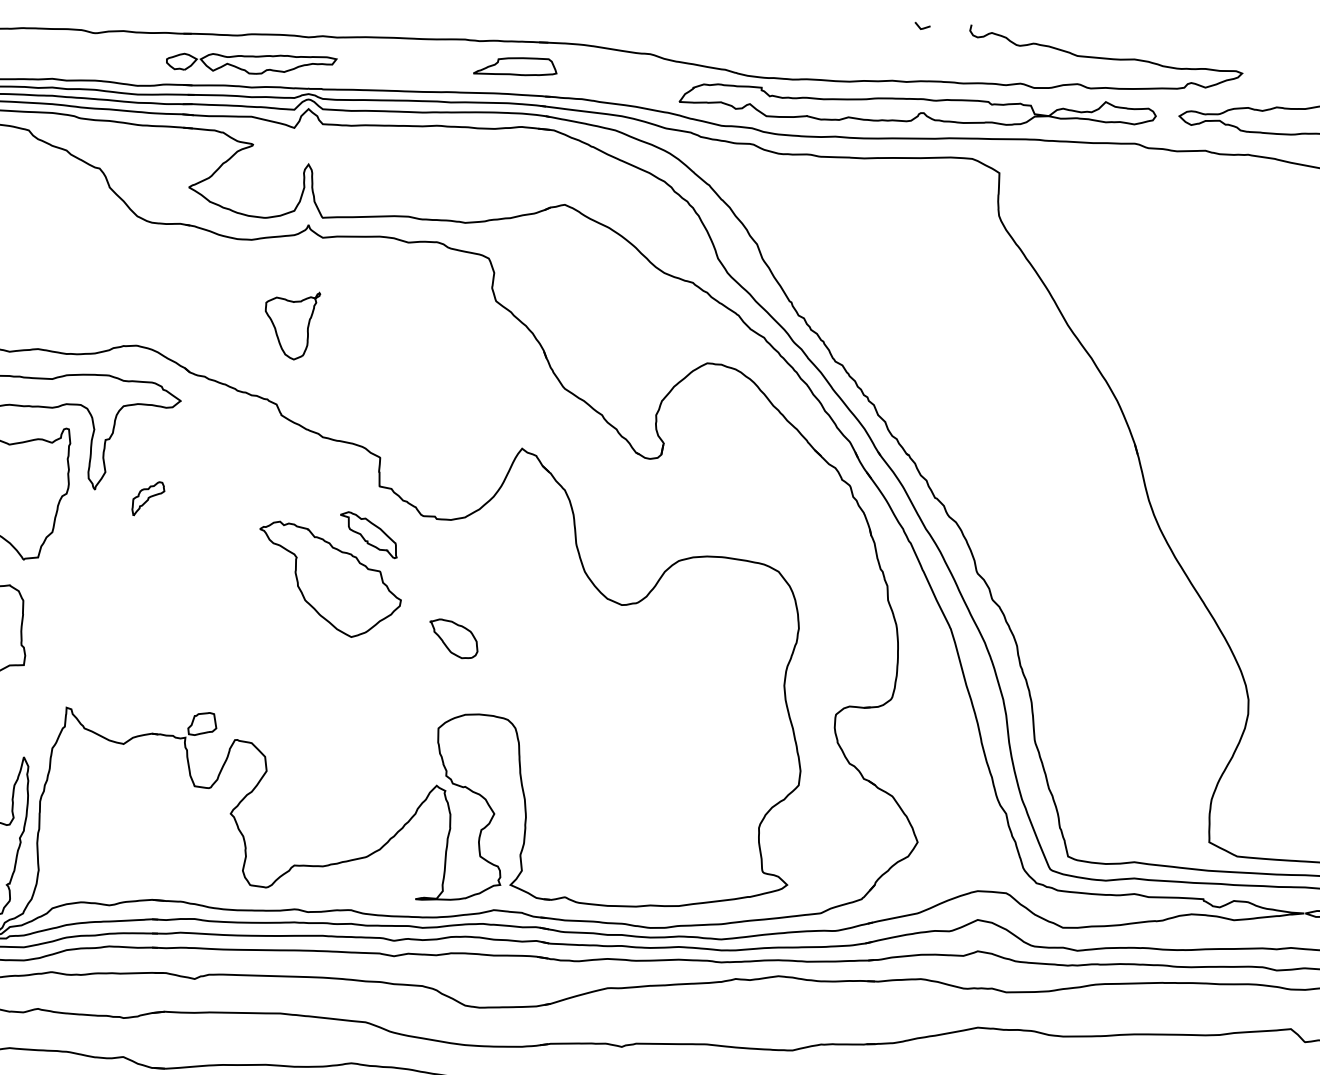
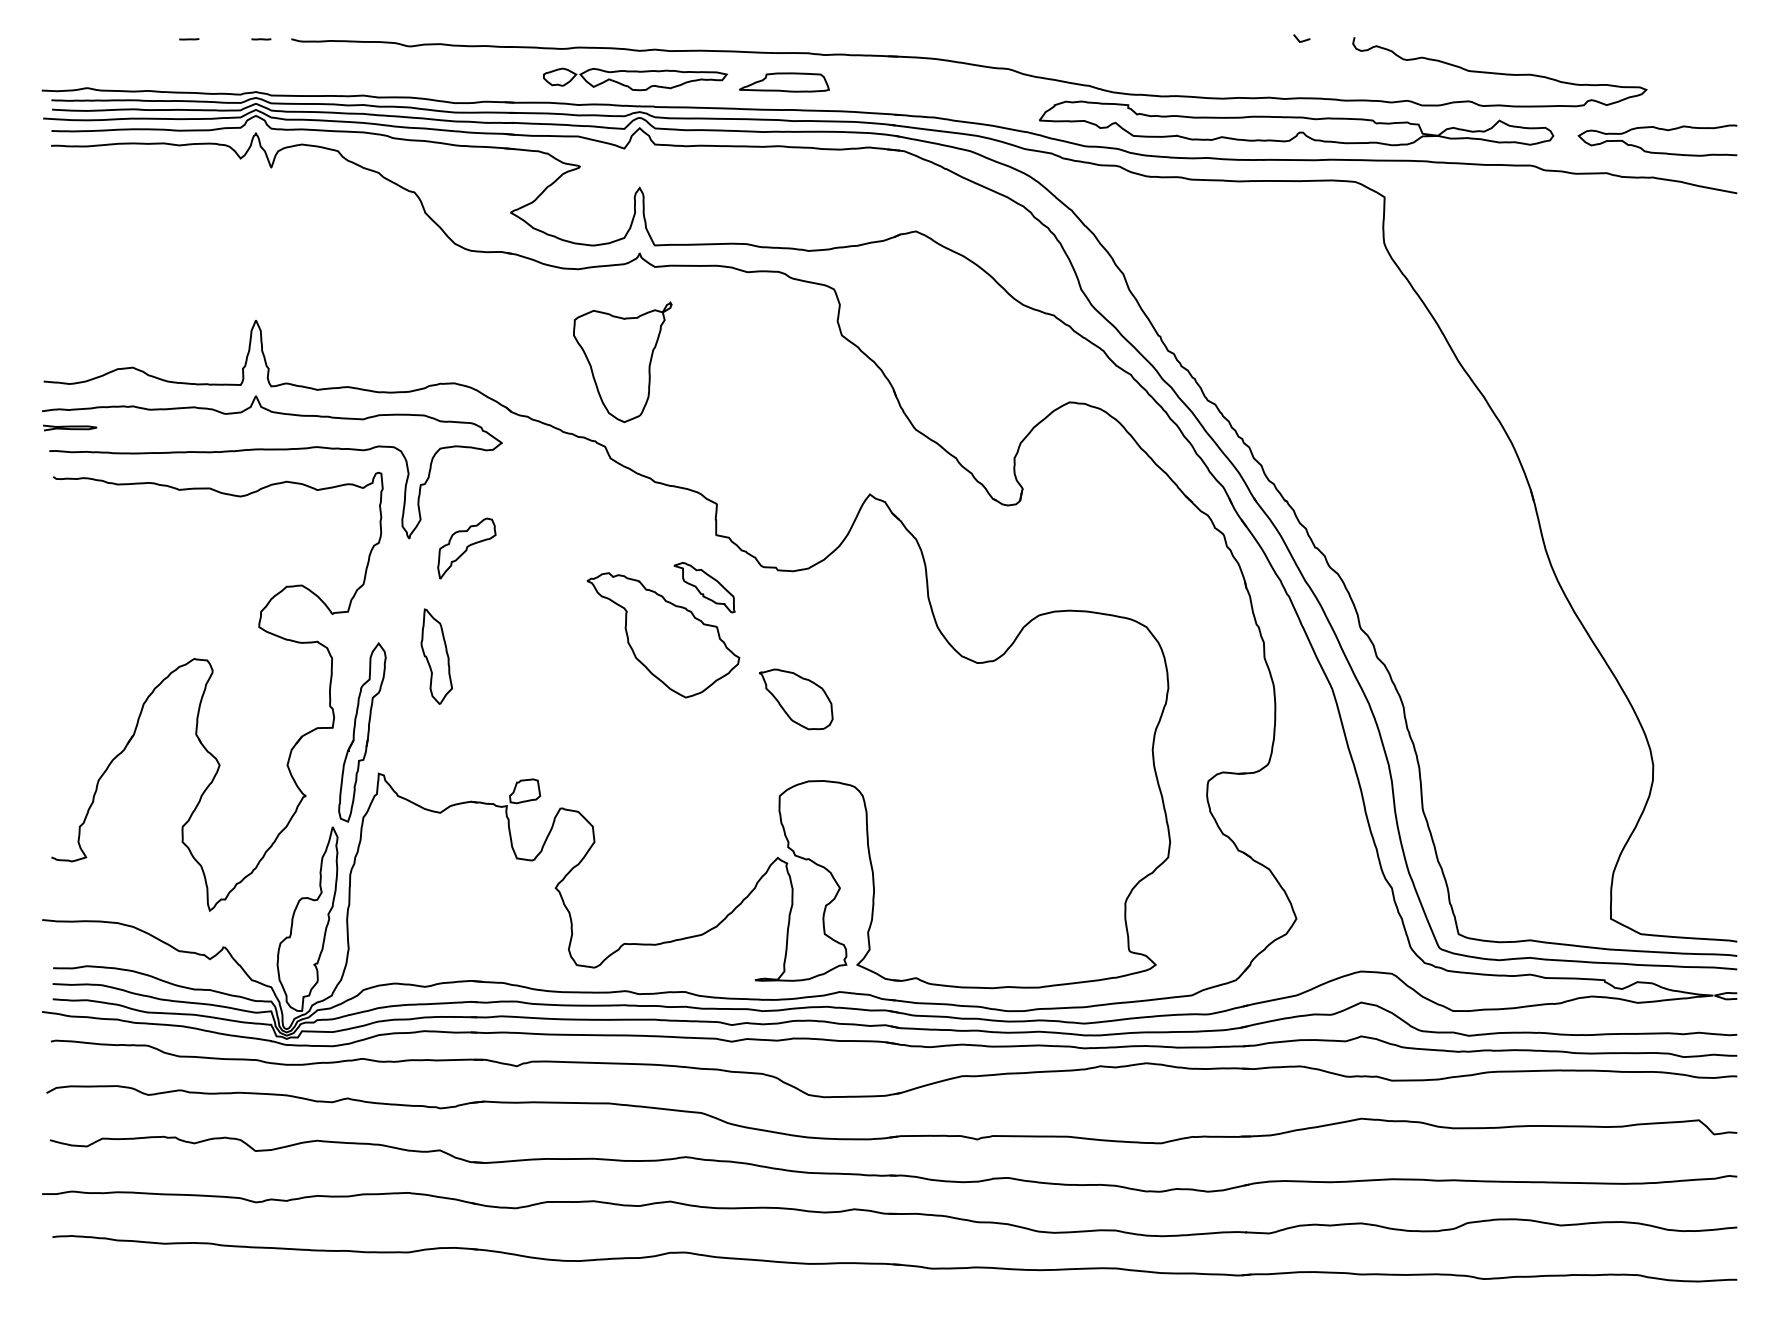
part: (251, 63) -> (635, 79), moved
part: (515, 66) -> (784, 82), moved
part: (292, 326) -> (622, 362), size x1.67
part: (147, 498) -> (466, 548), size x1.67
part: (120, 598) -> (436, 656), added
part: (454, 638) -> (796, 699), size x1.43
part: (51, 669) -> (362, 732), added

